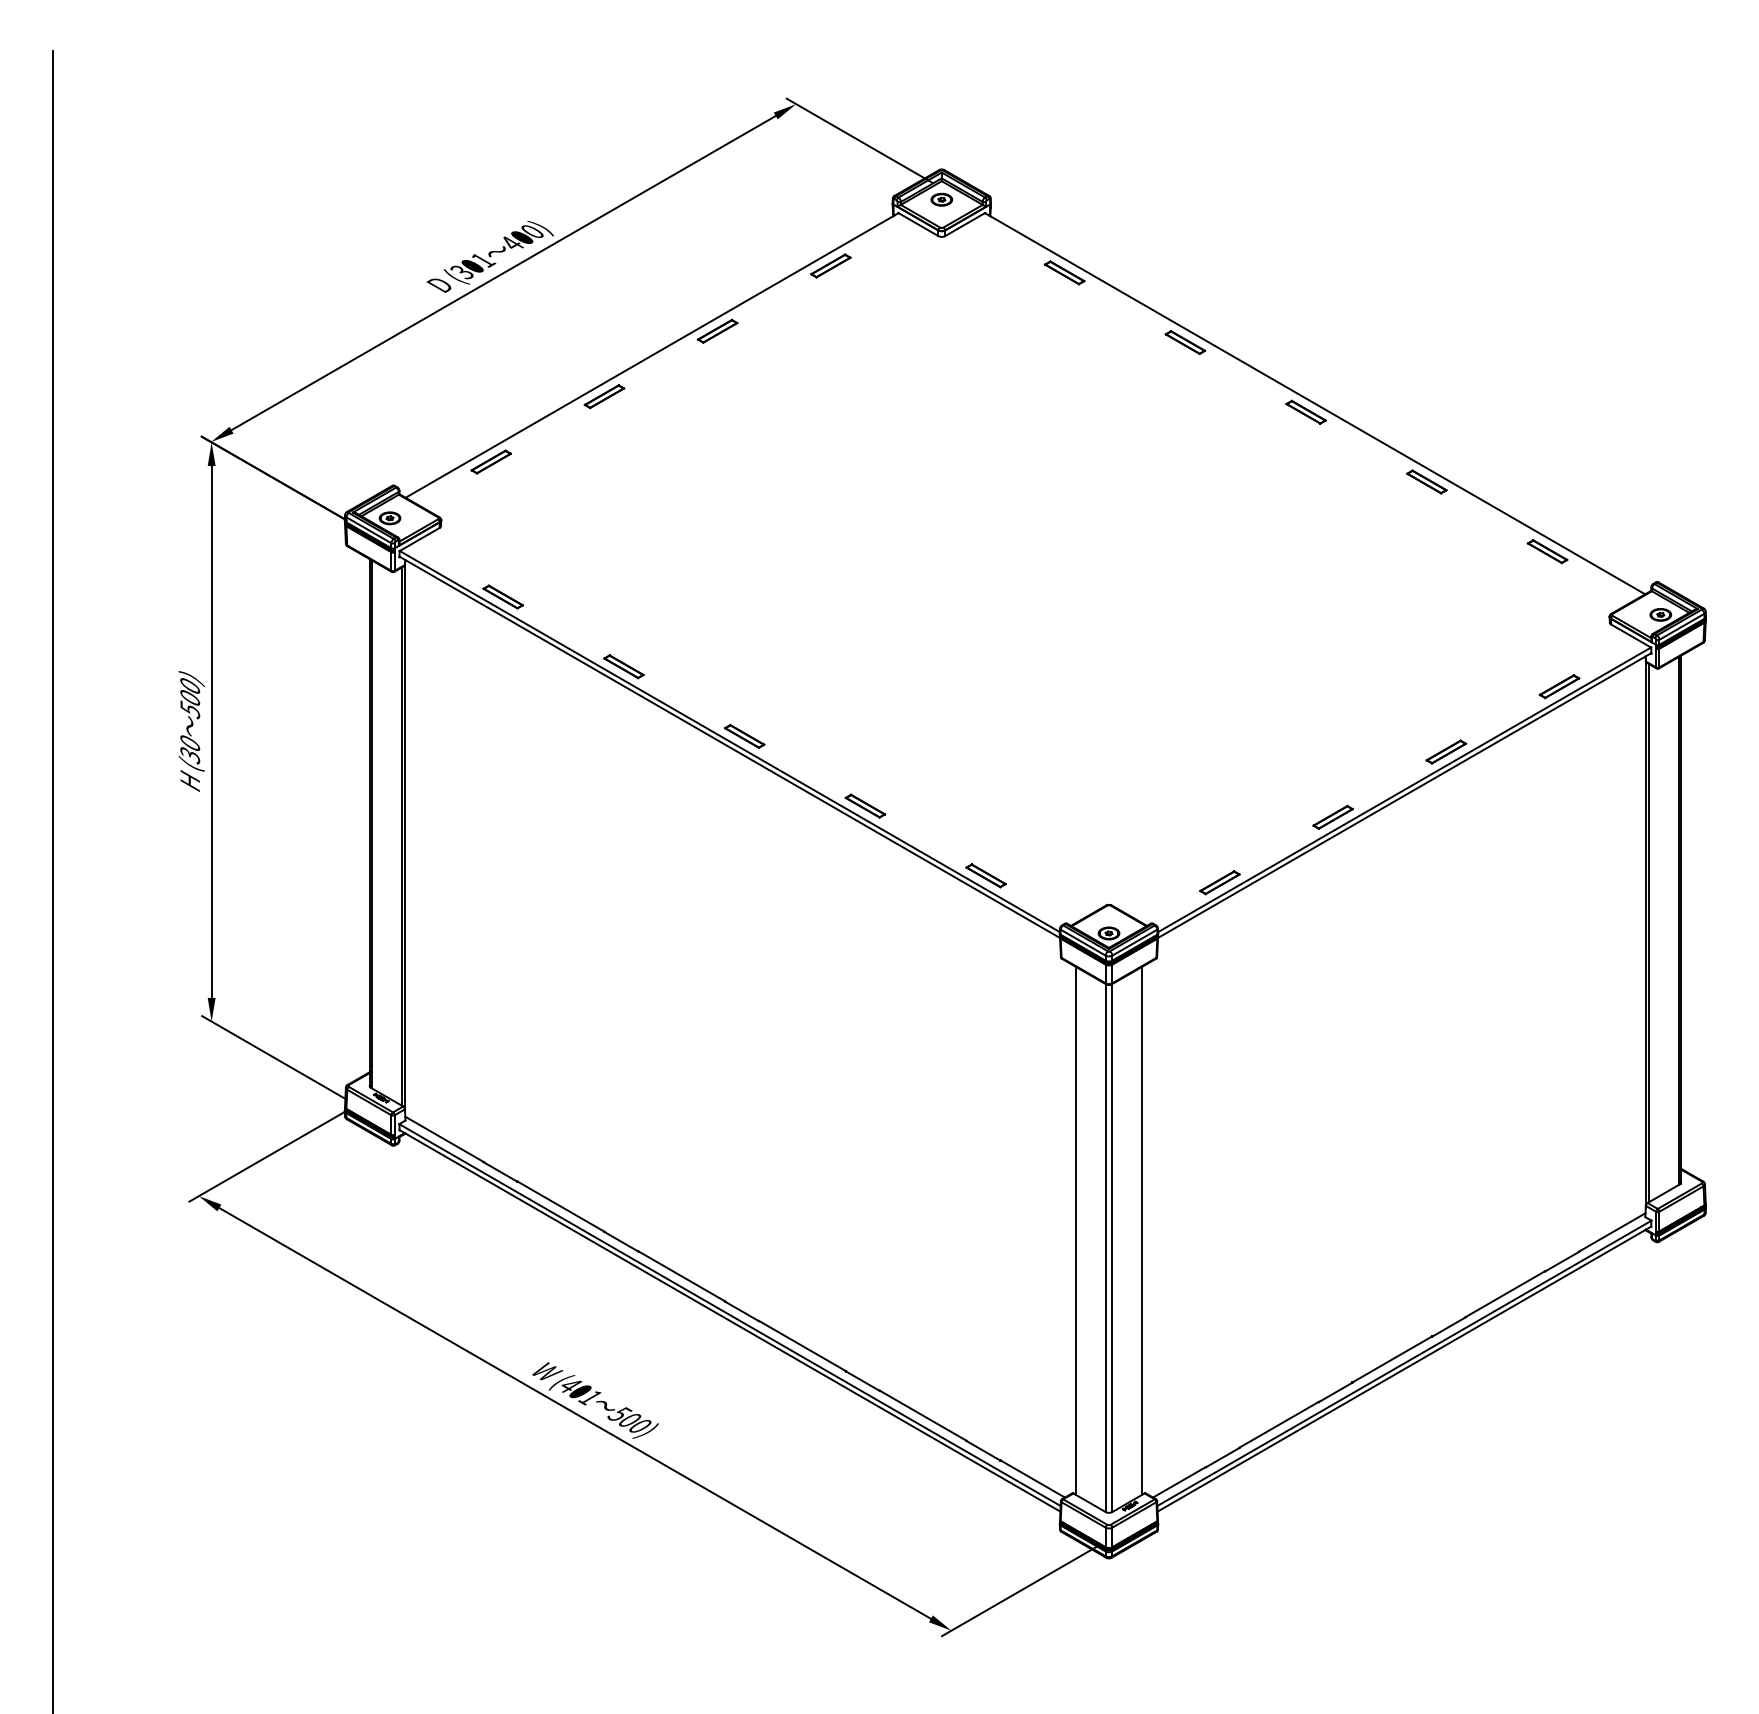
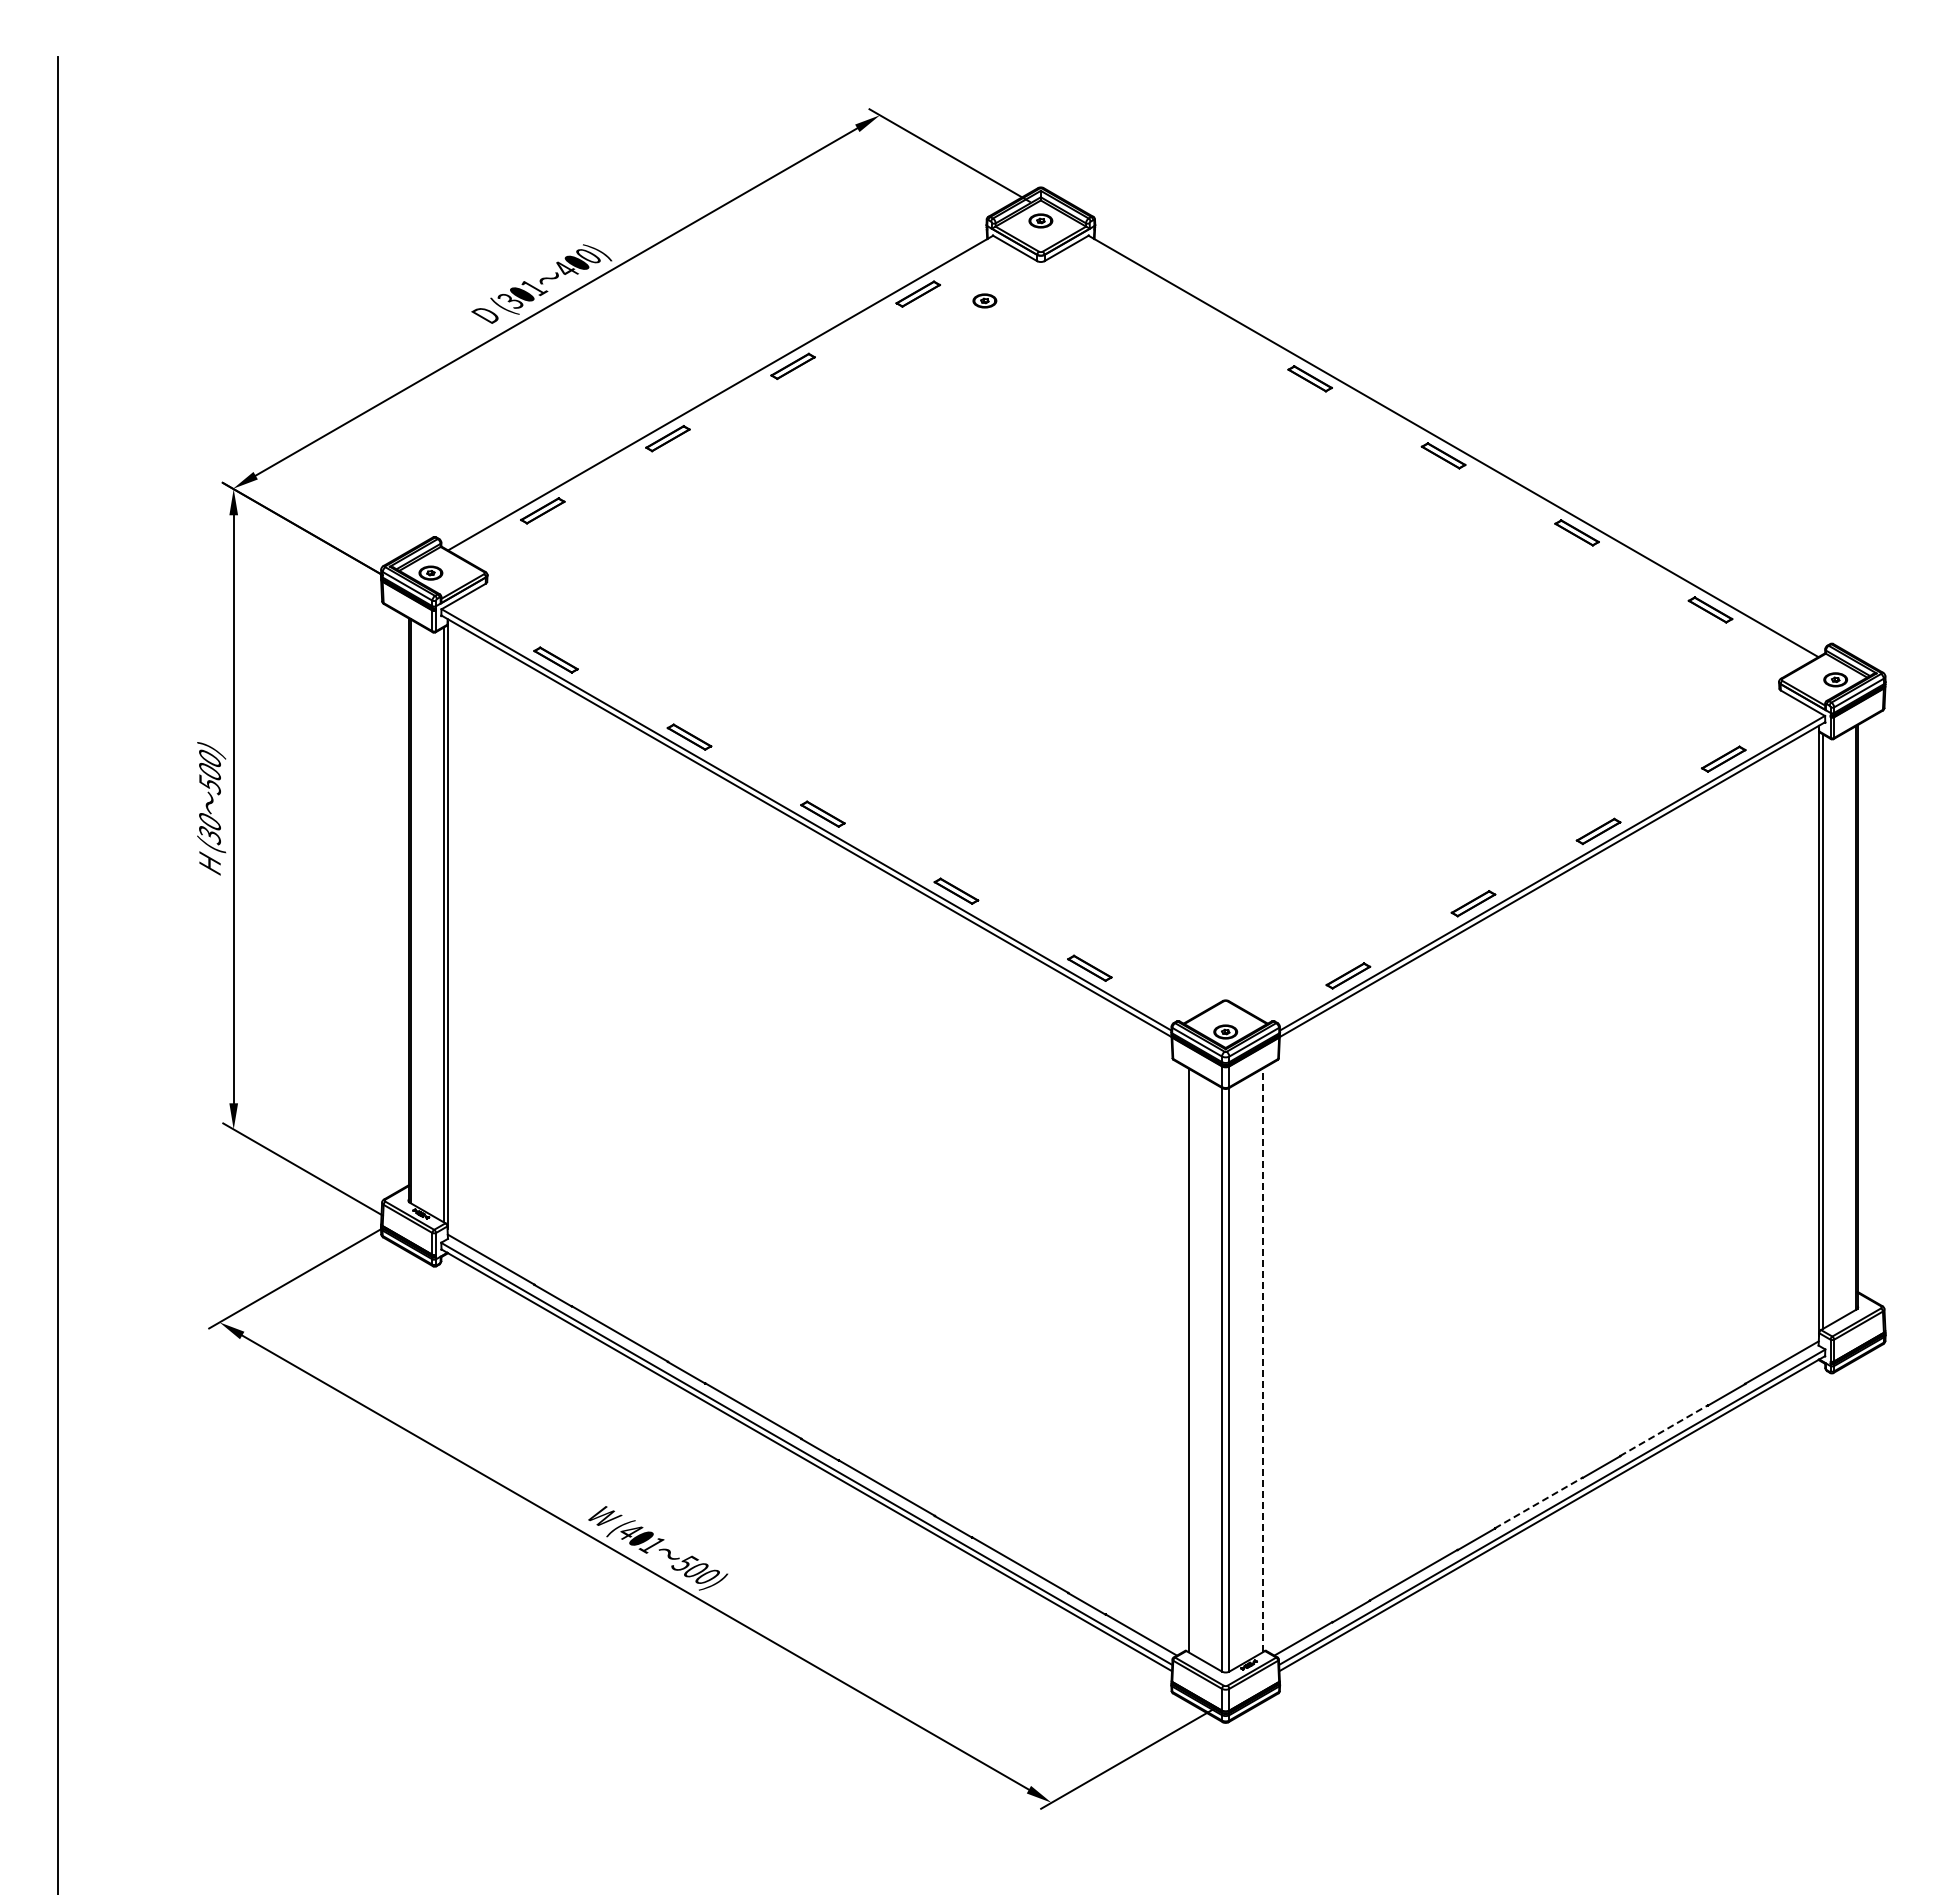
part: (890, 271) -> (984, 300), added
part: (1064, 272) -> (1176, 301), removed
line: (1142, 1230) -> (1262, 1360), solid -> dashed
line: (1505, 1293) -> (1663, 1430), solid -> dashed
line: (1391, 1359) -> (1538, 1502), solid -> dashed

